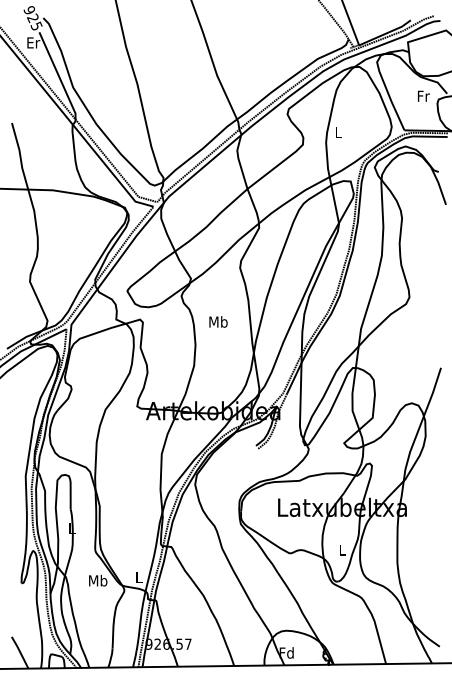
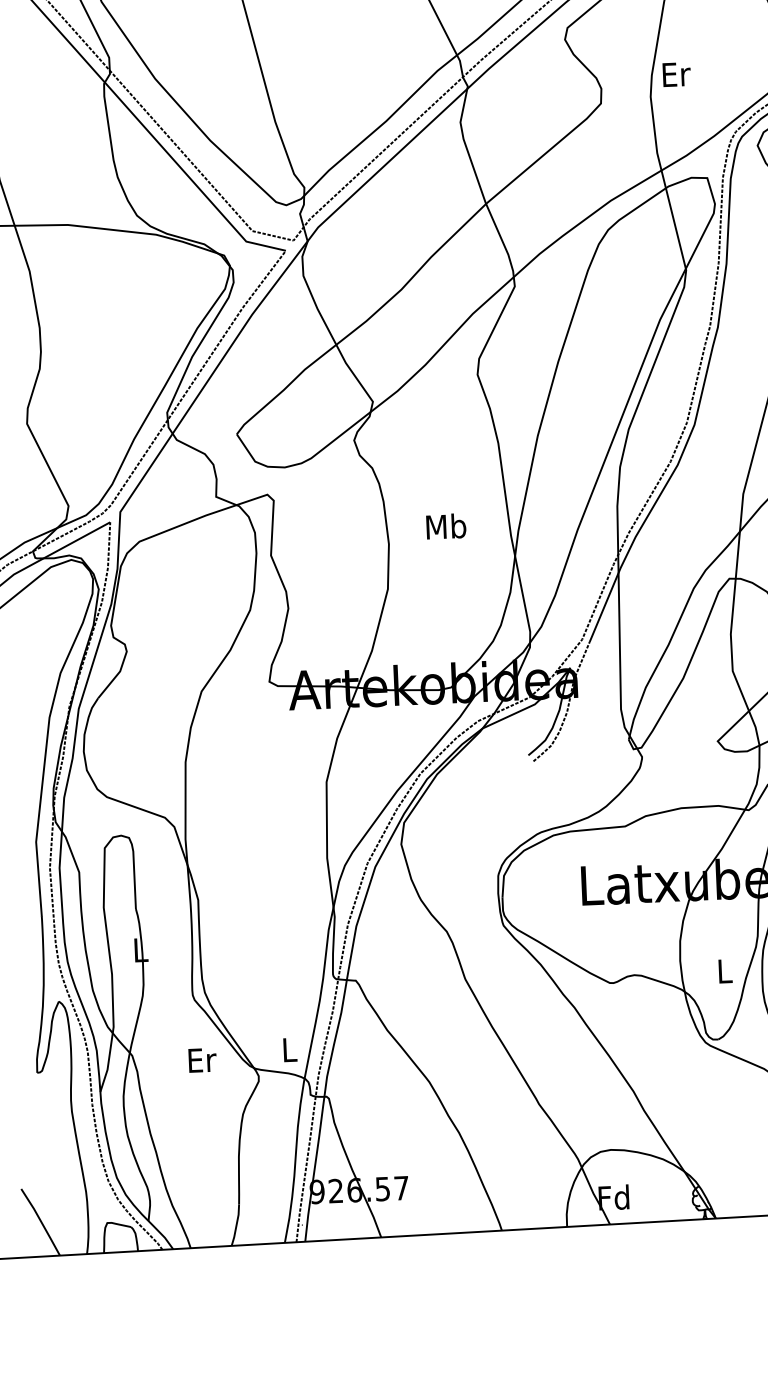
text: (338, 132) -> (676, 73), L -> Er
text: (218, 321) -> (446, 525), moved
text: (98, 580) -> (202, 1059), Mb -> Er

